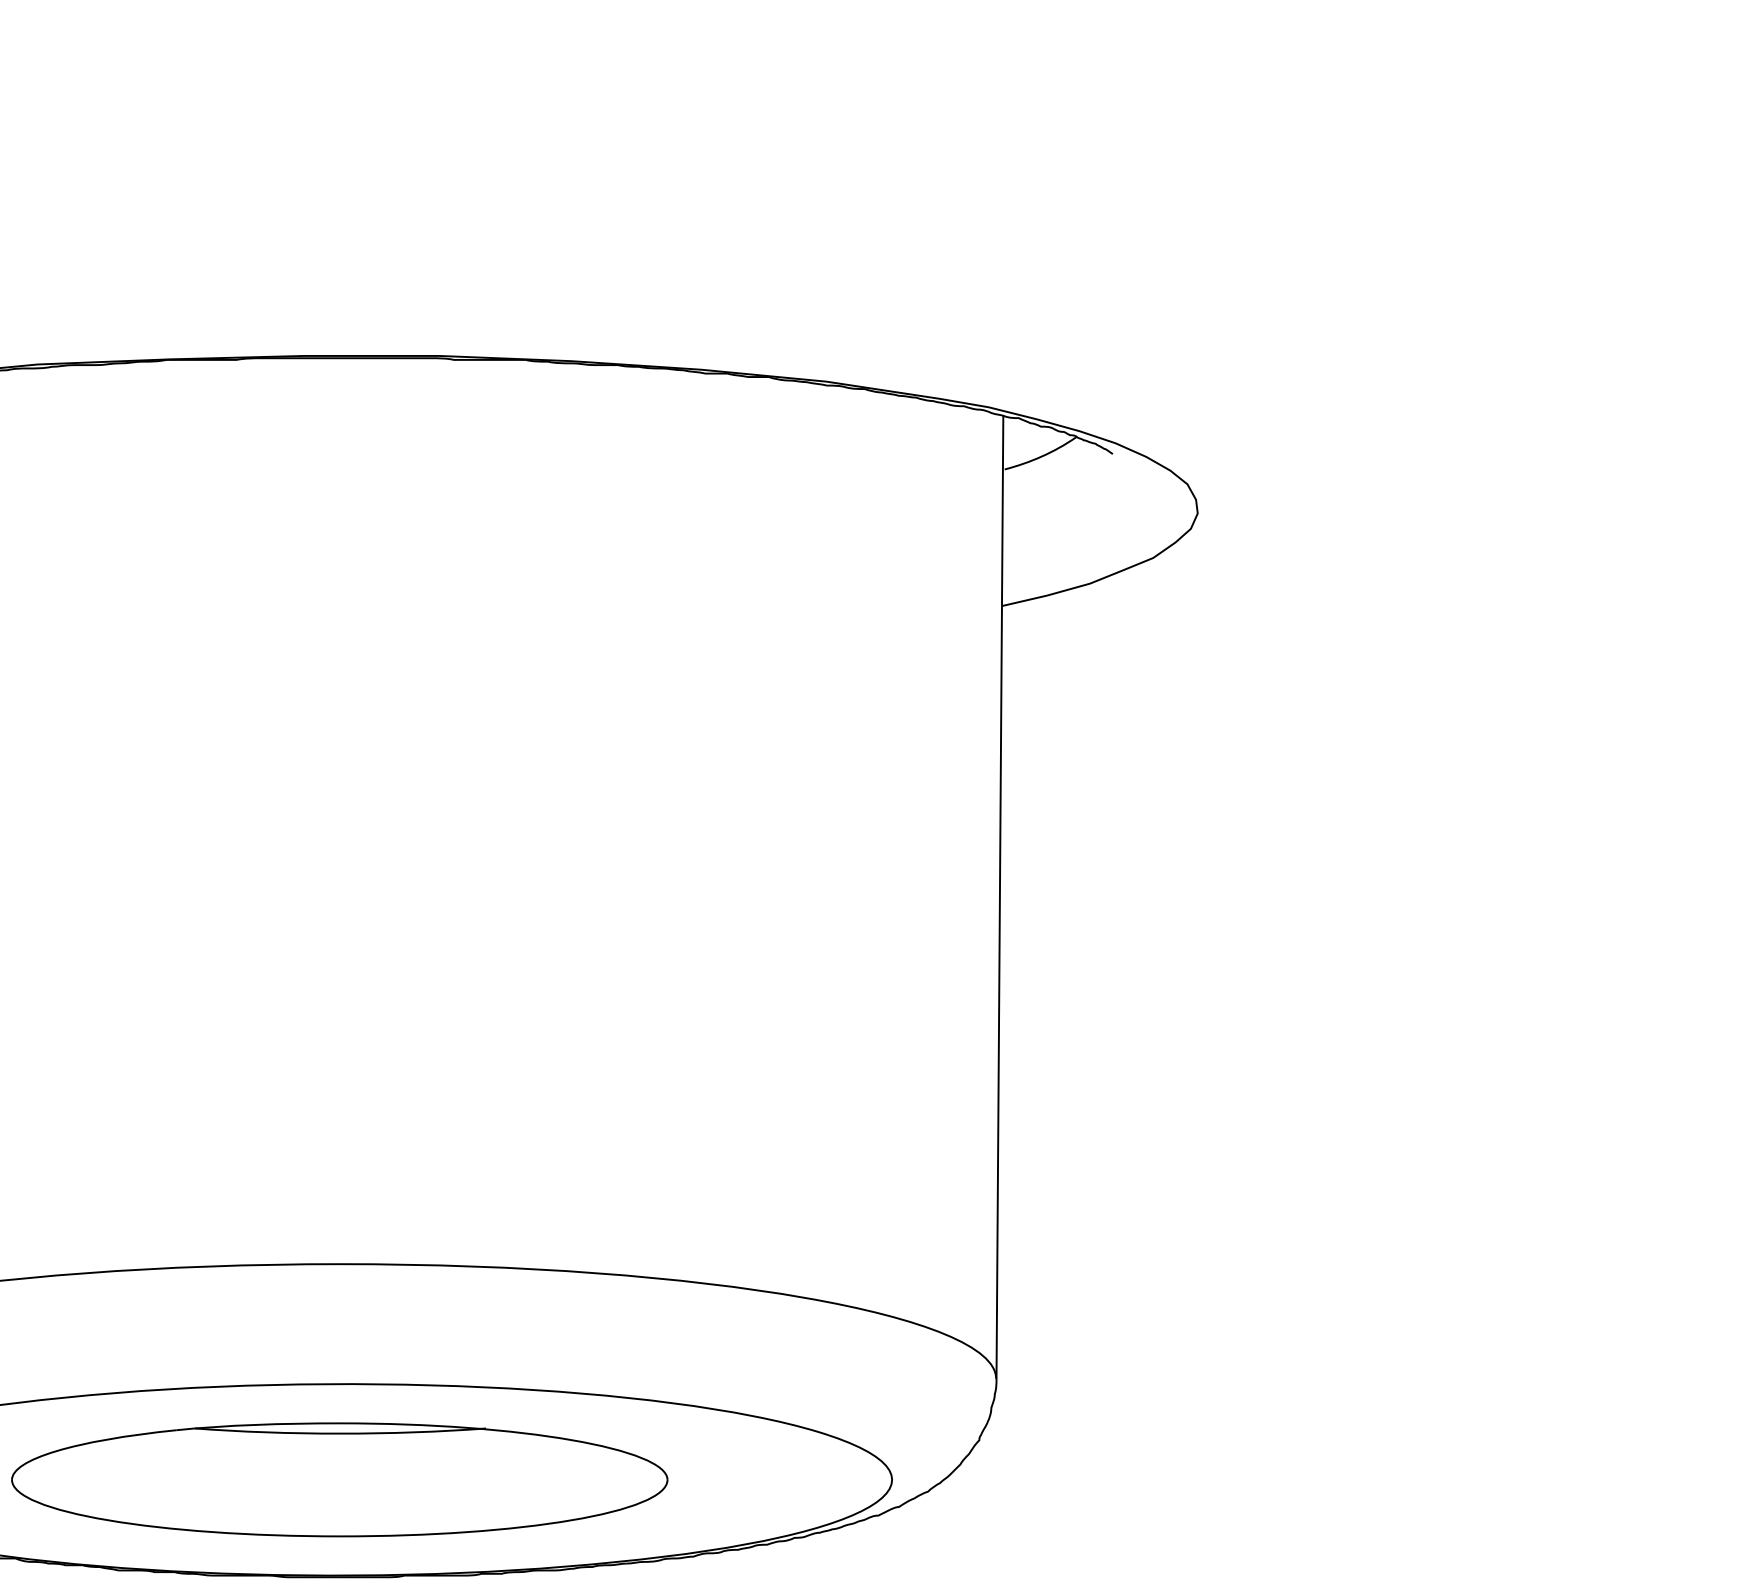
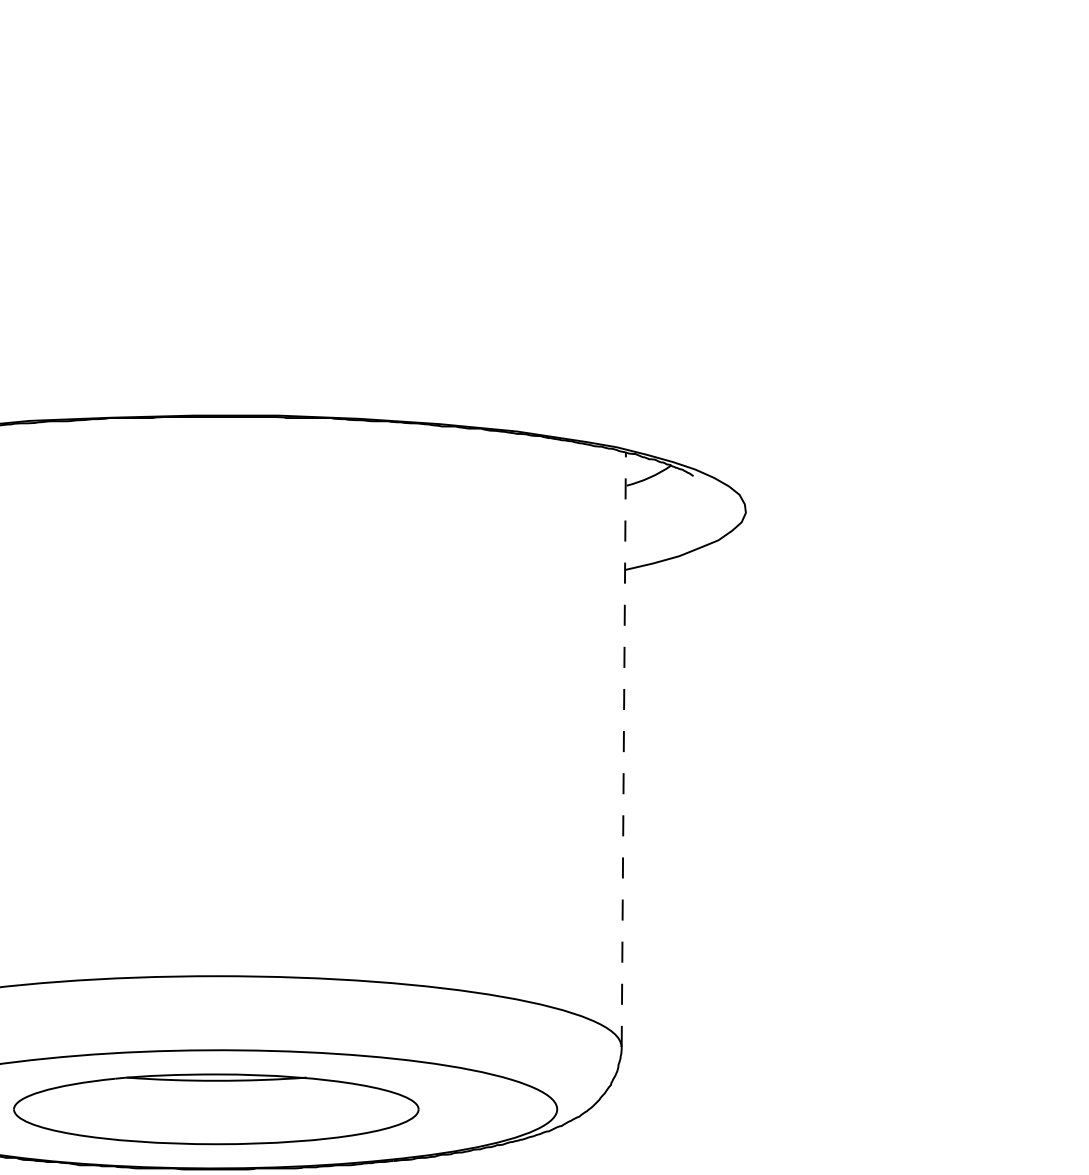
line: (999, 896) -> (623, 749), solid -> dashed

